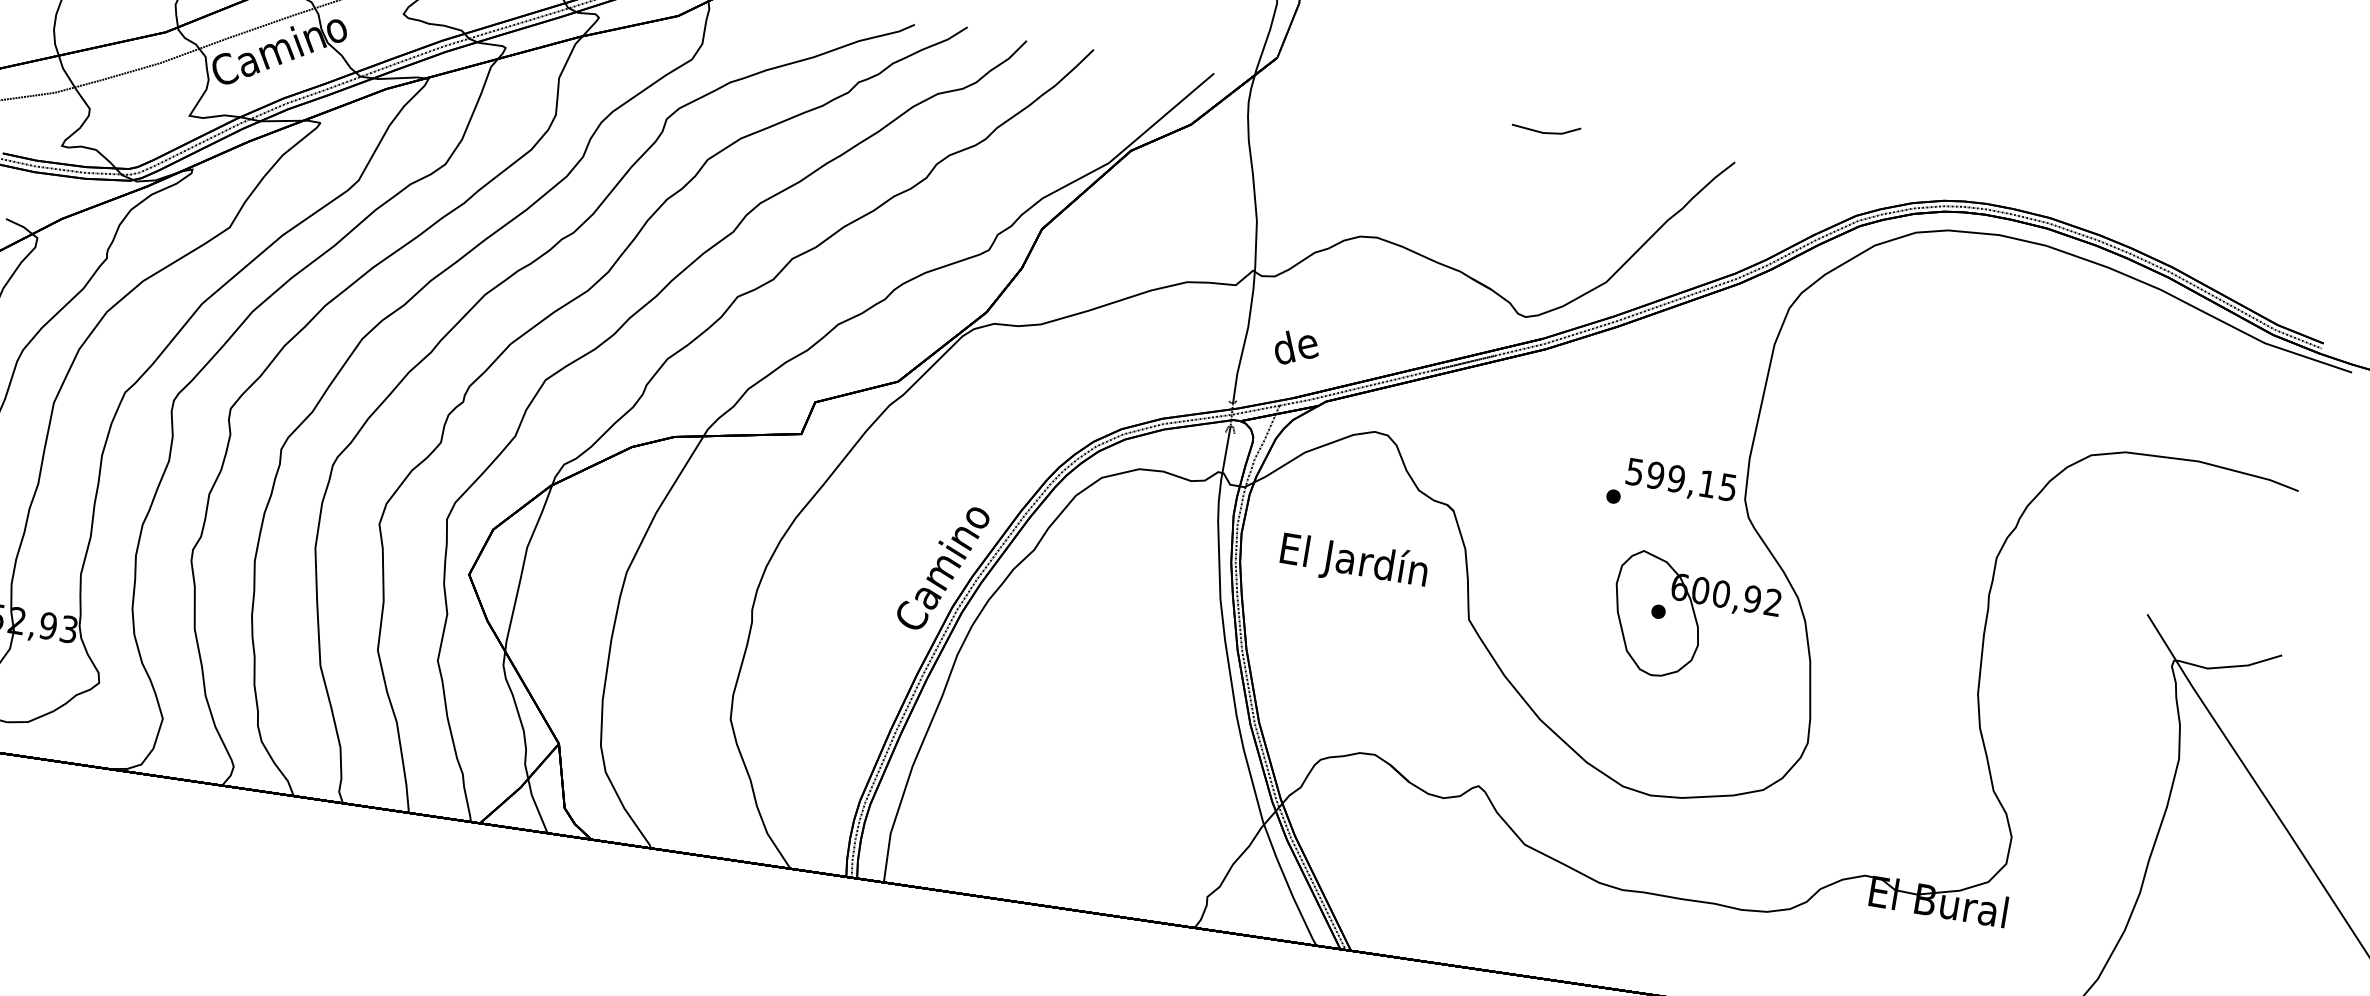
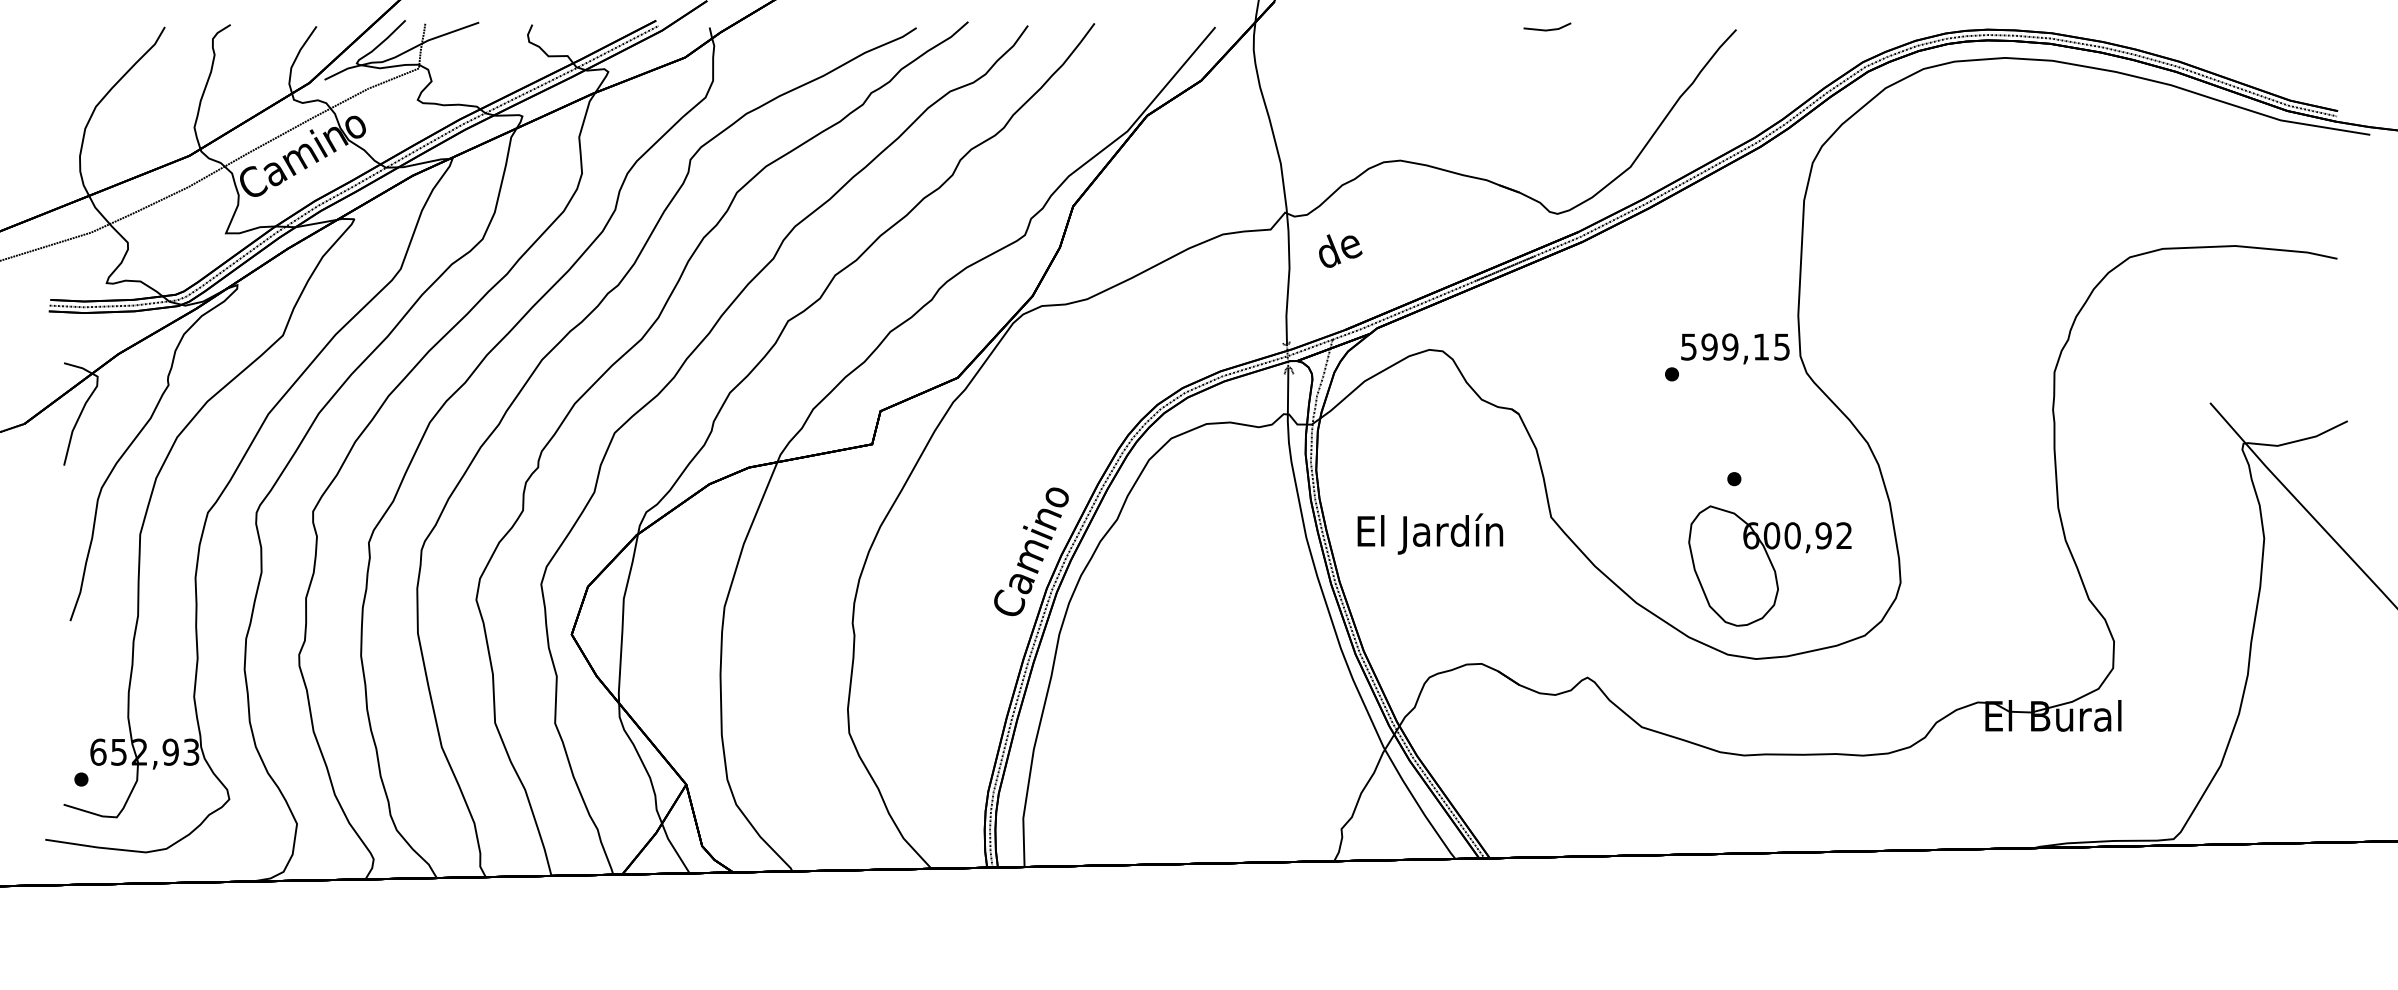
part: (1546, 127) -> (1547, 26), size x0.7
text: (1297, 348) -> (1340, 250), moved
text: (1354, 561) -> (1430, 533), moved
part: (1693, 619) -> (1769, 565), moved

